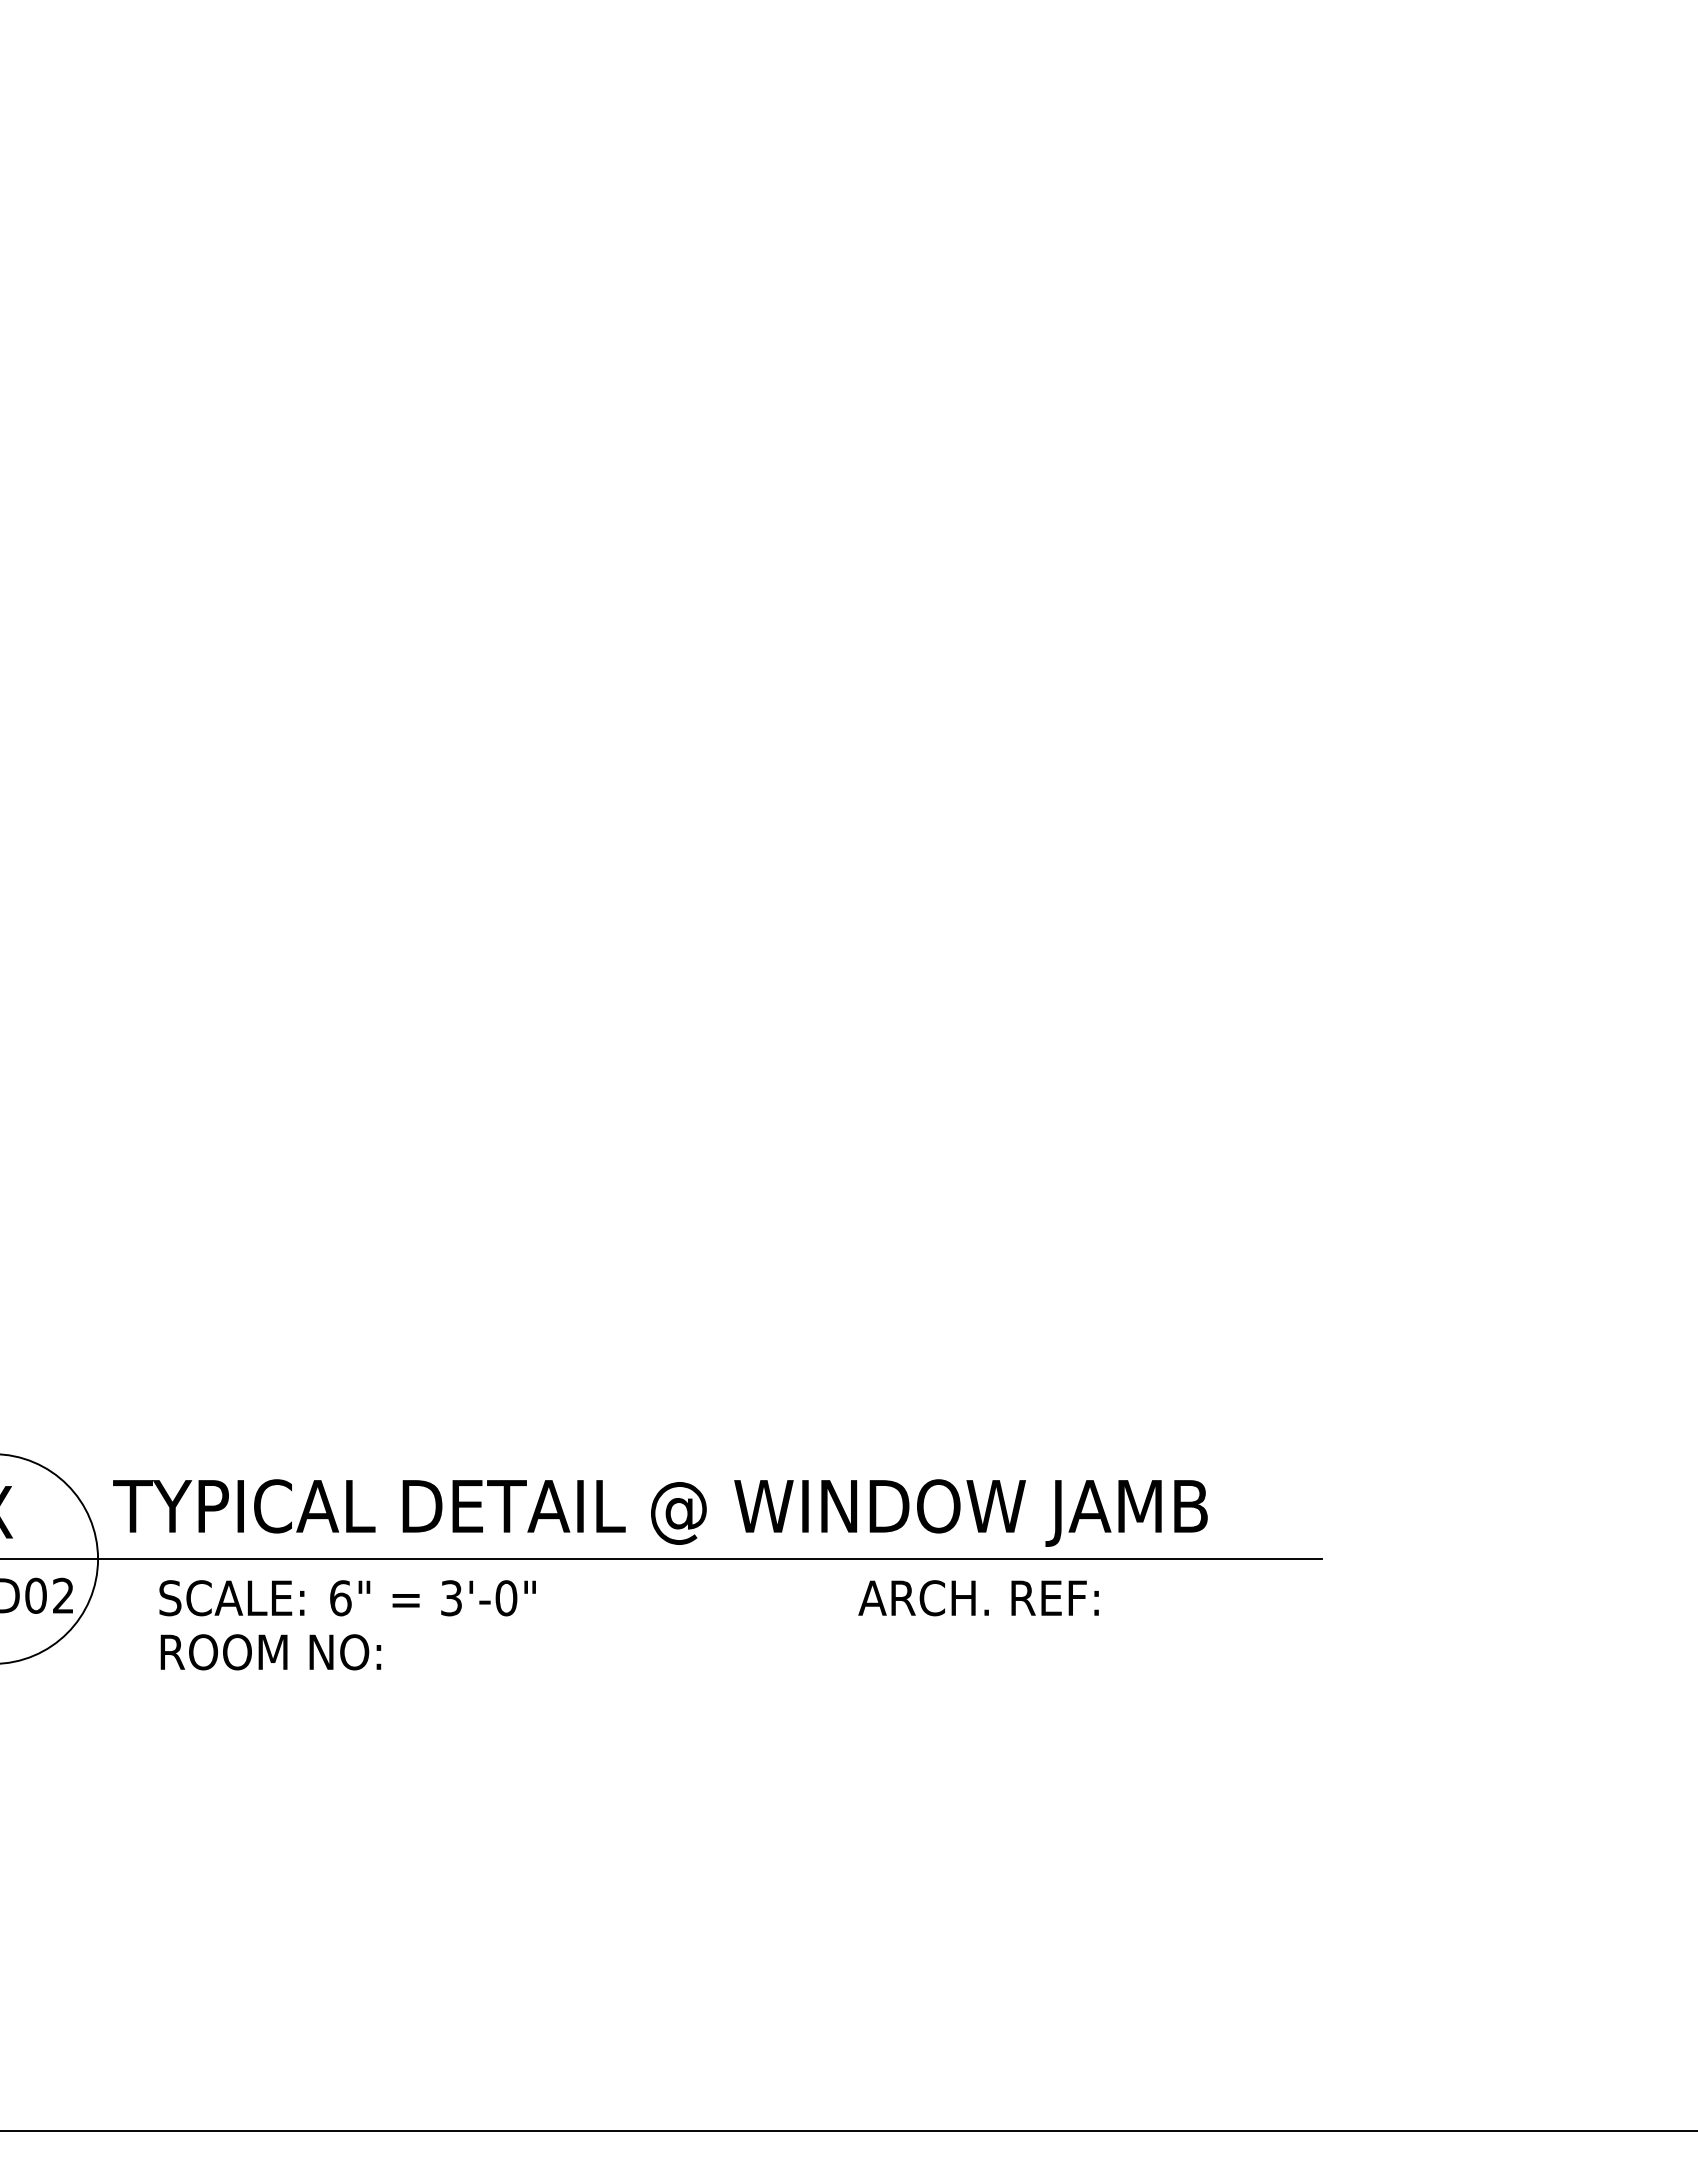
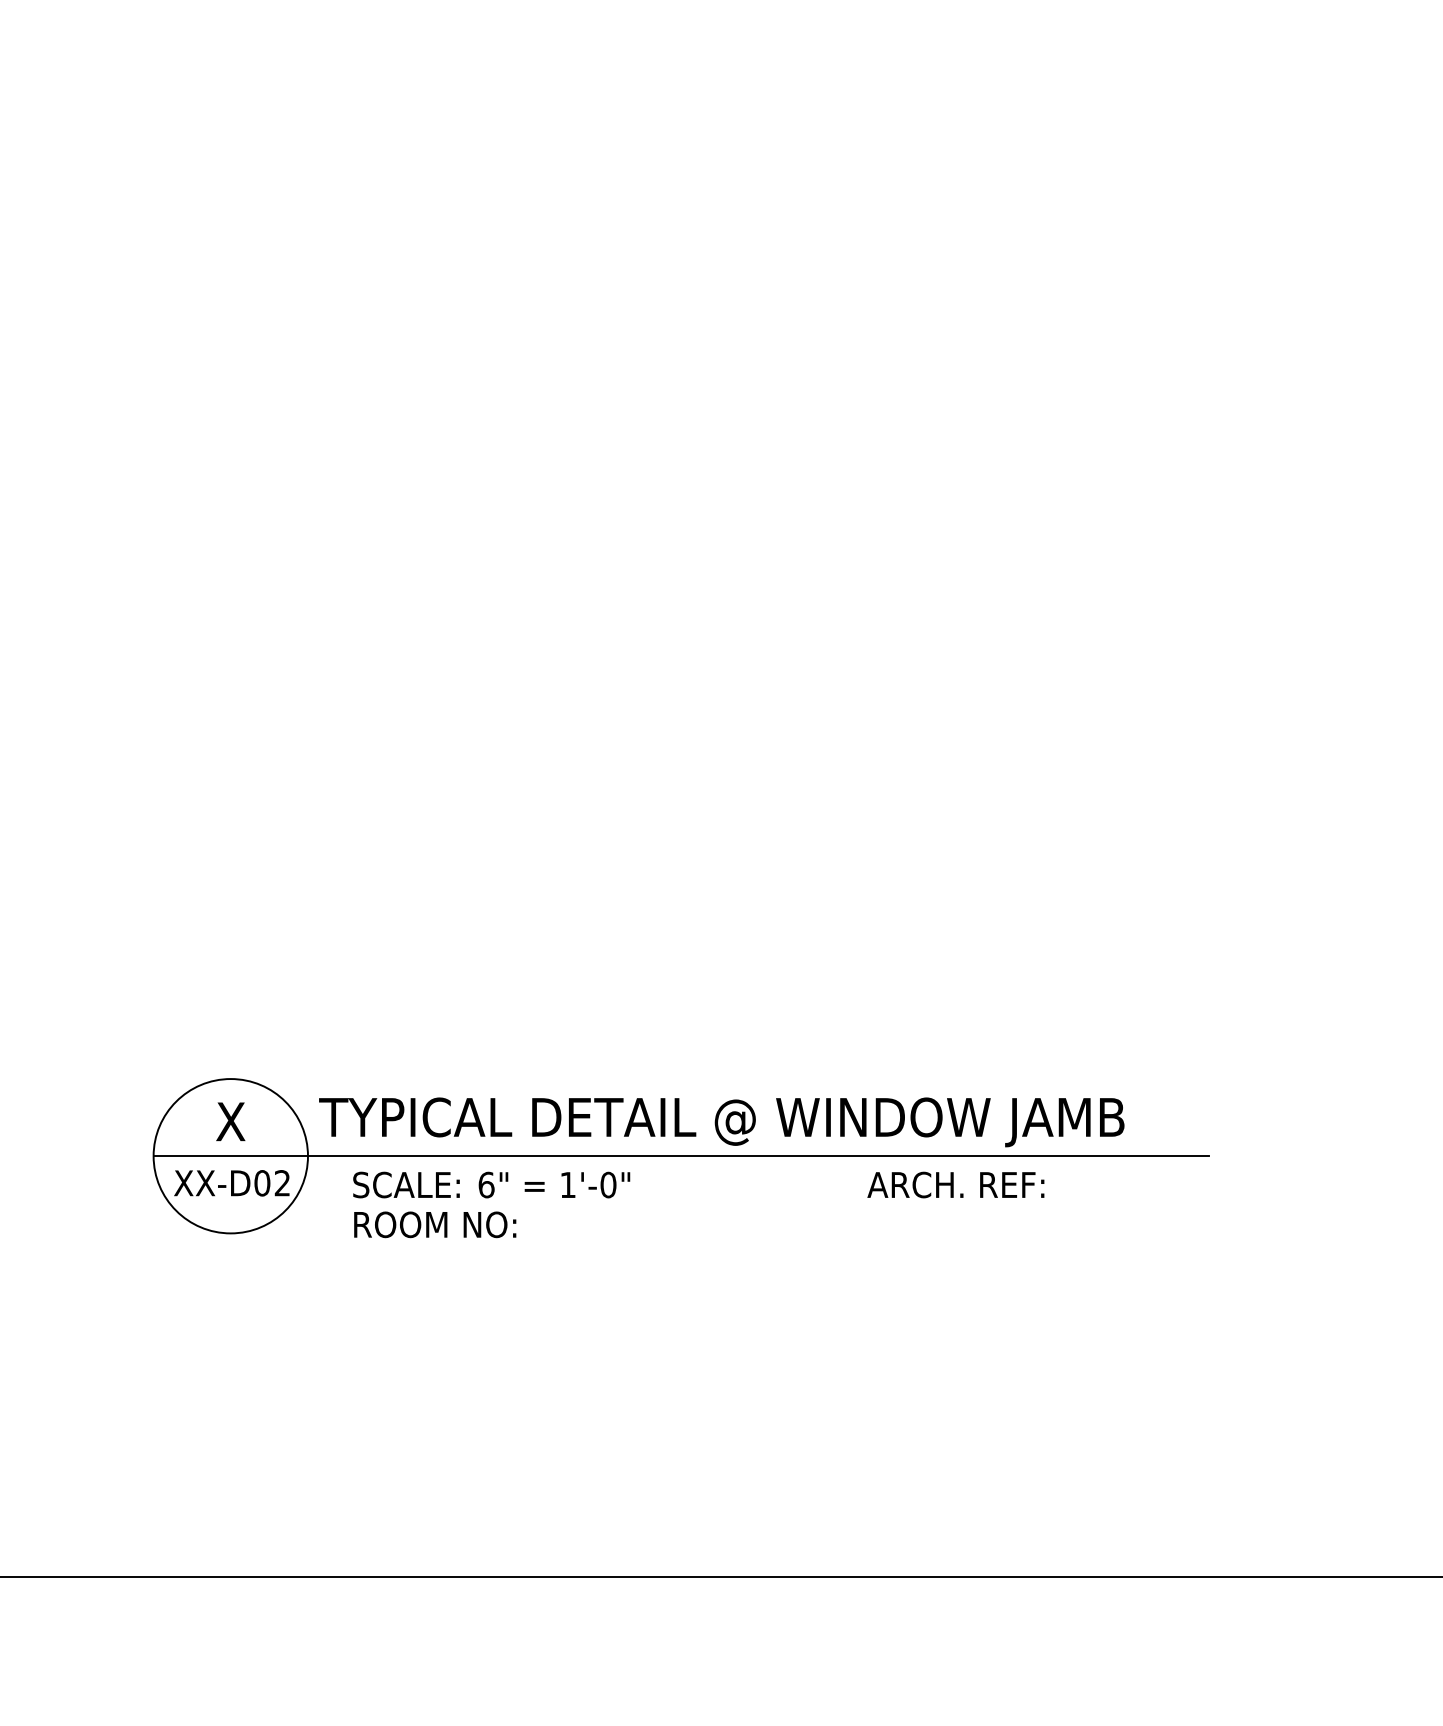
text: (450, 1597) -> (567, 1184), 3'-0" -> 1'-0"

